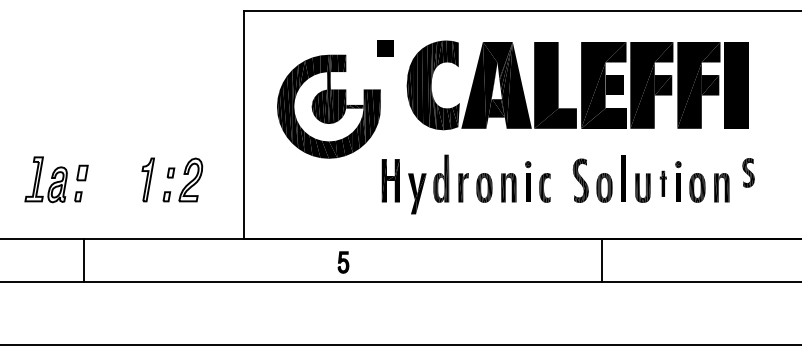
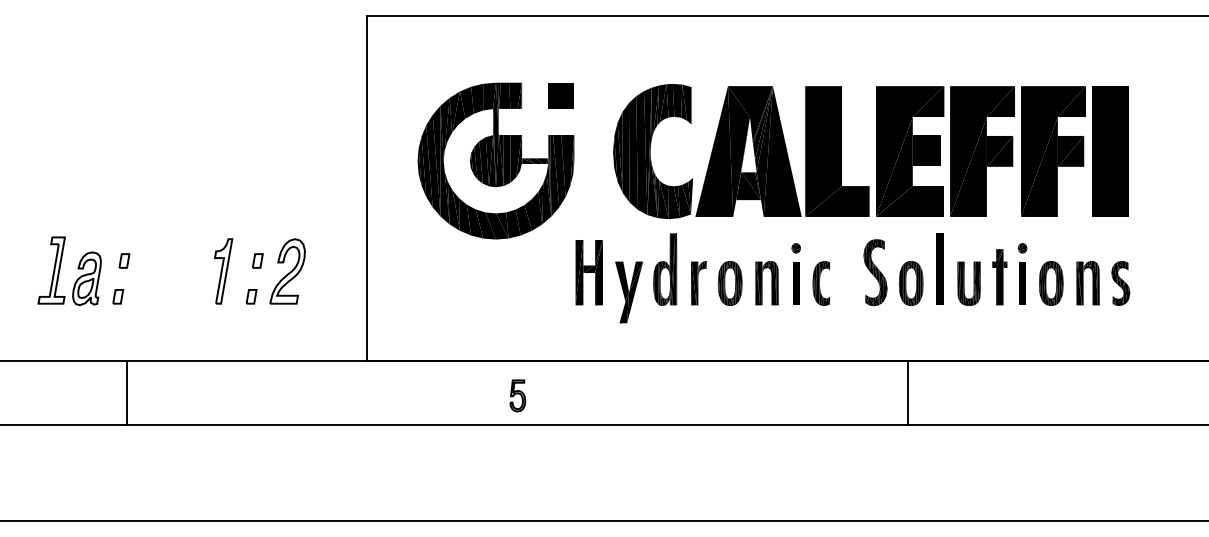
part: (385, 48) -> (561, 95), moved
part: (577, 85) -> (870, 151), moved
part: (82, 172) -> (124, 260), size x0.62
part: (748, 172) -> (1120, 282), moved
part: (663, 183) -> (1000, 276), size x1.43

